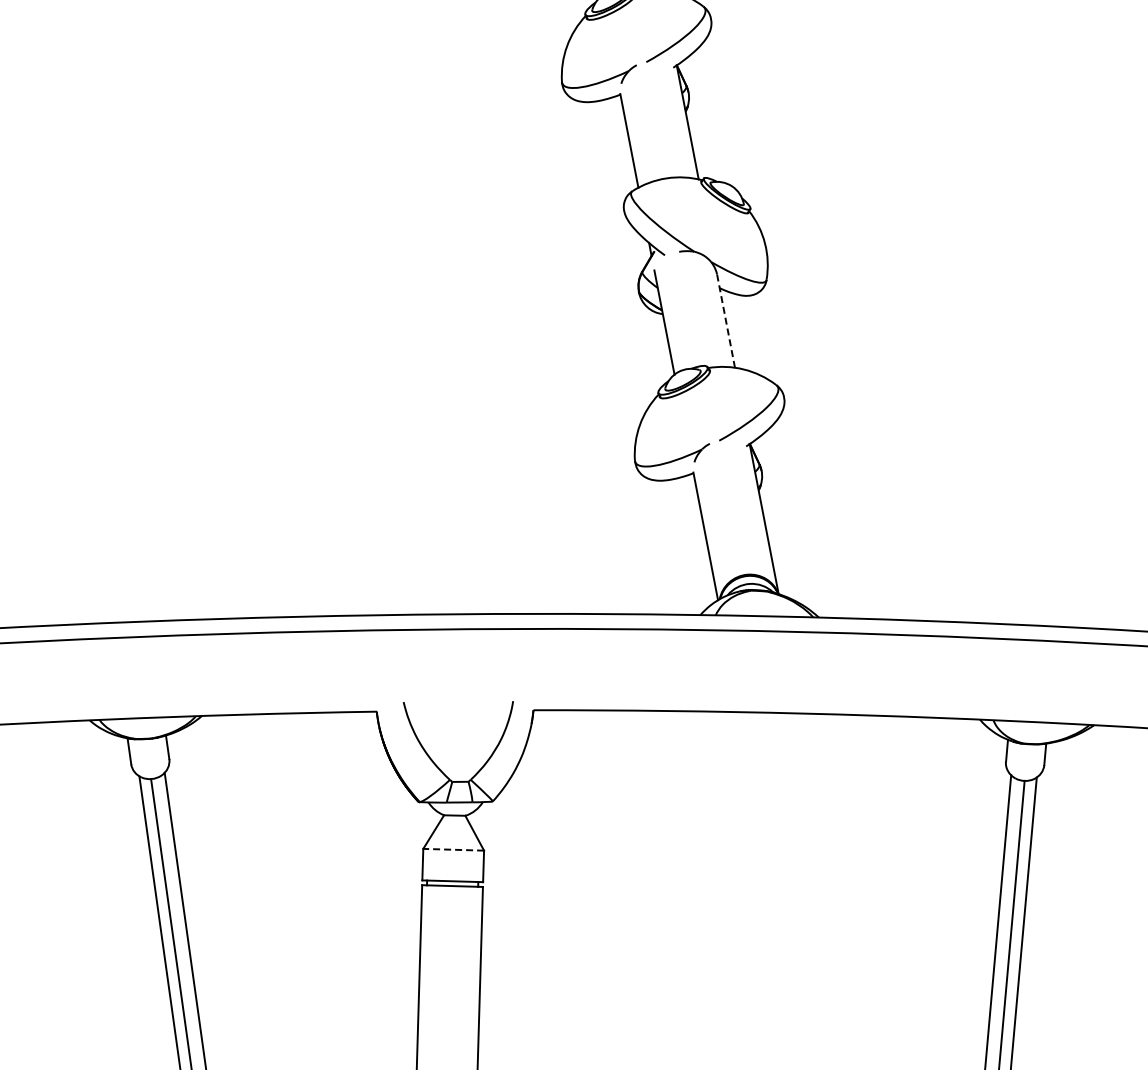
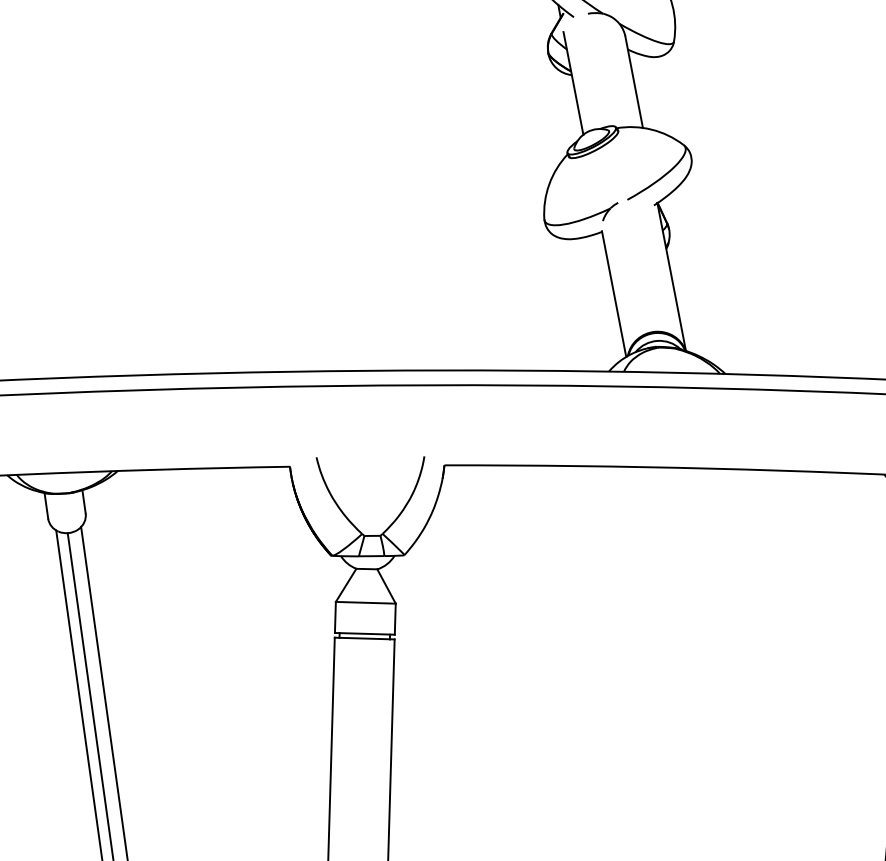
line: (726, 321) -> (634, 82), dashed -> solid
line: (453, 849) -> (365, 602), dashed -> solid

